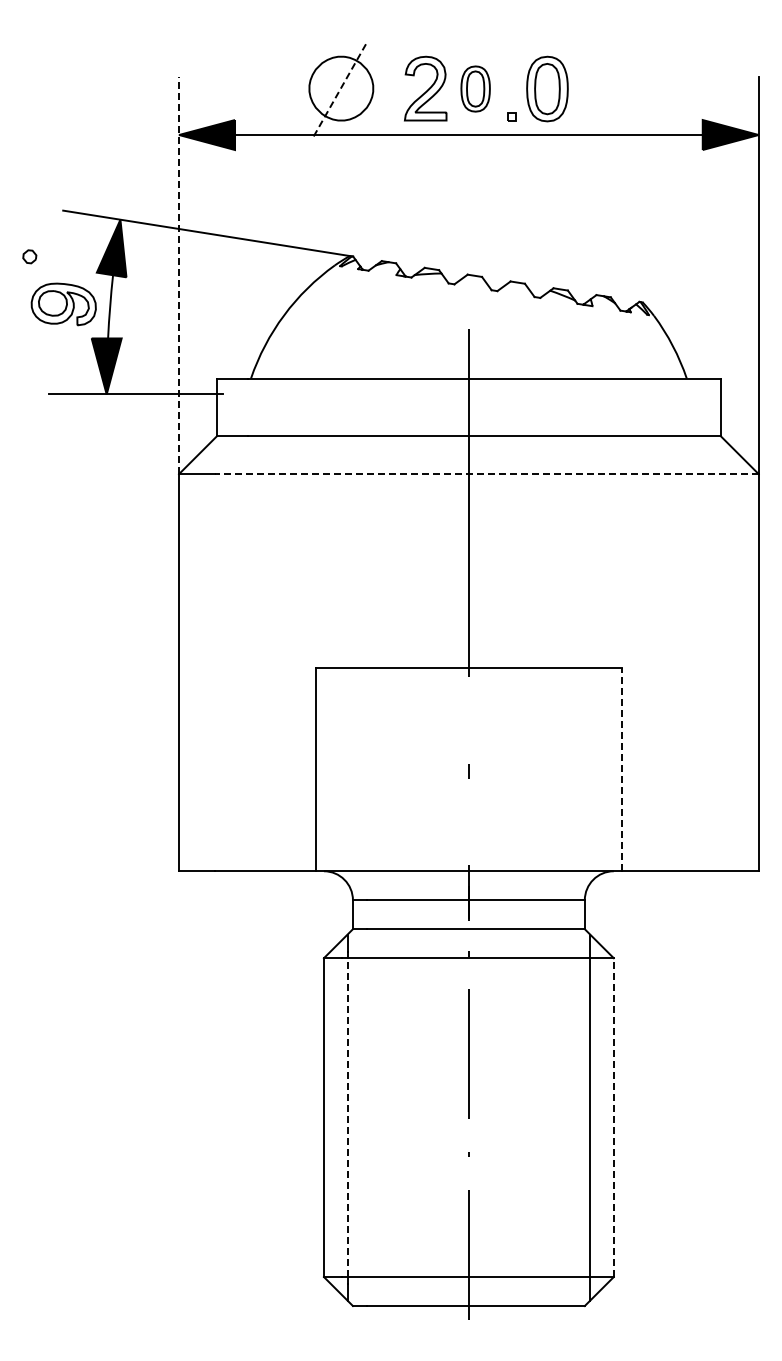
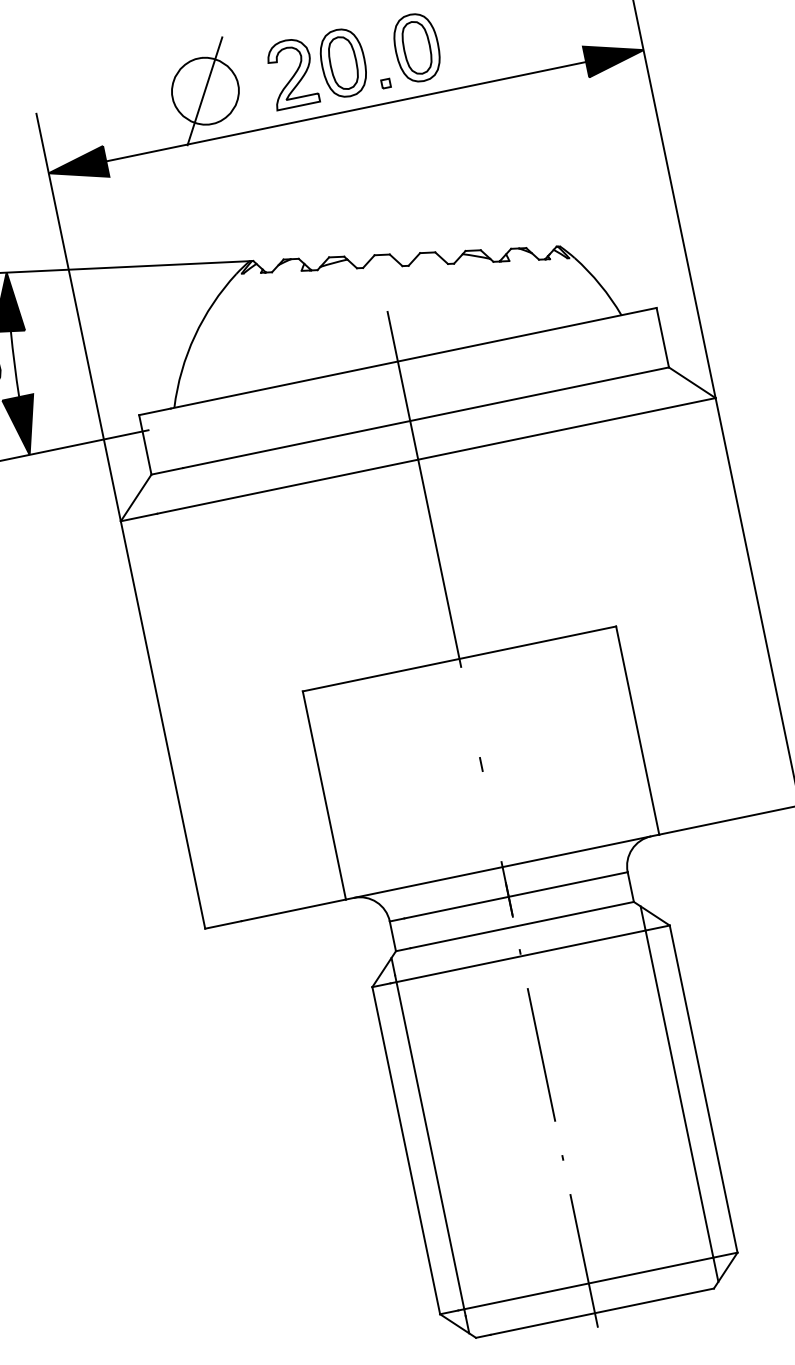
line: (341, 88) -> (205, 91), dashed -> solid
part: (475, 88) -> (343, 62), size x1.43
line: (179, 275) -> (79, 317), dashed -> solid
line: (486, 474) -> (436, 456), dashed -> solid
line: (621, 769) -> (637, 730), dashed -> solid
line: (347, 1117) -> (430, 1145), dashed -> solid
line: (613, 1117) -> (703, 1089), dashed -> solid

